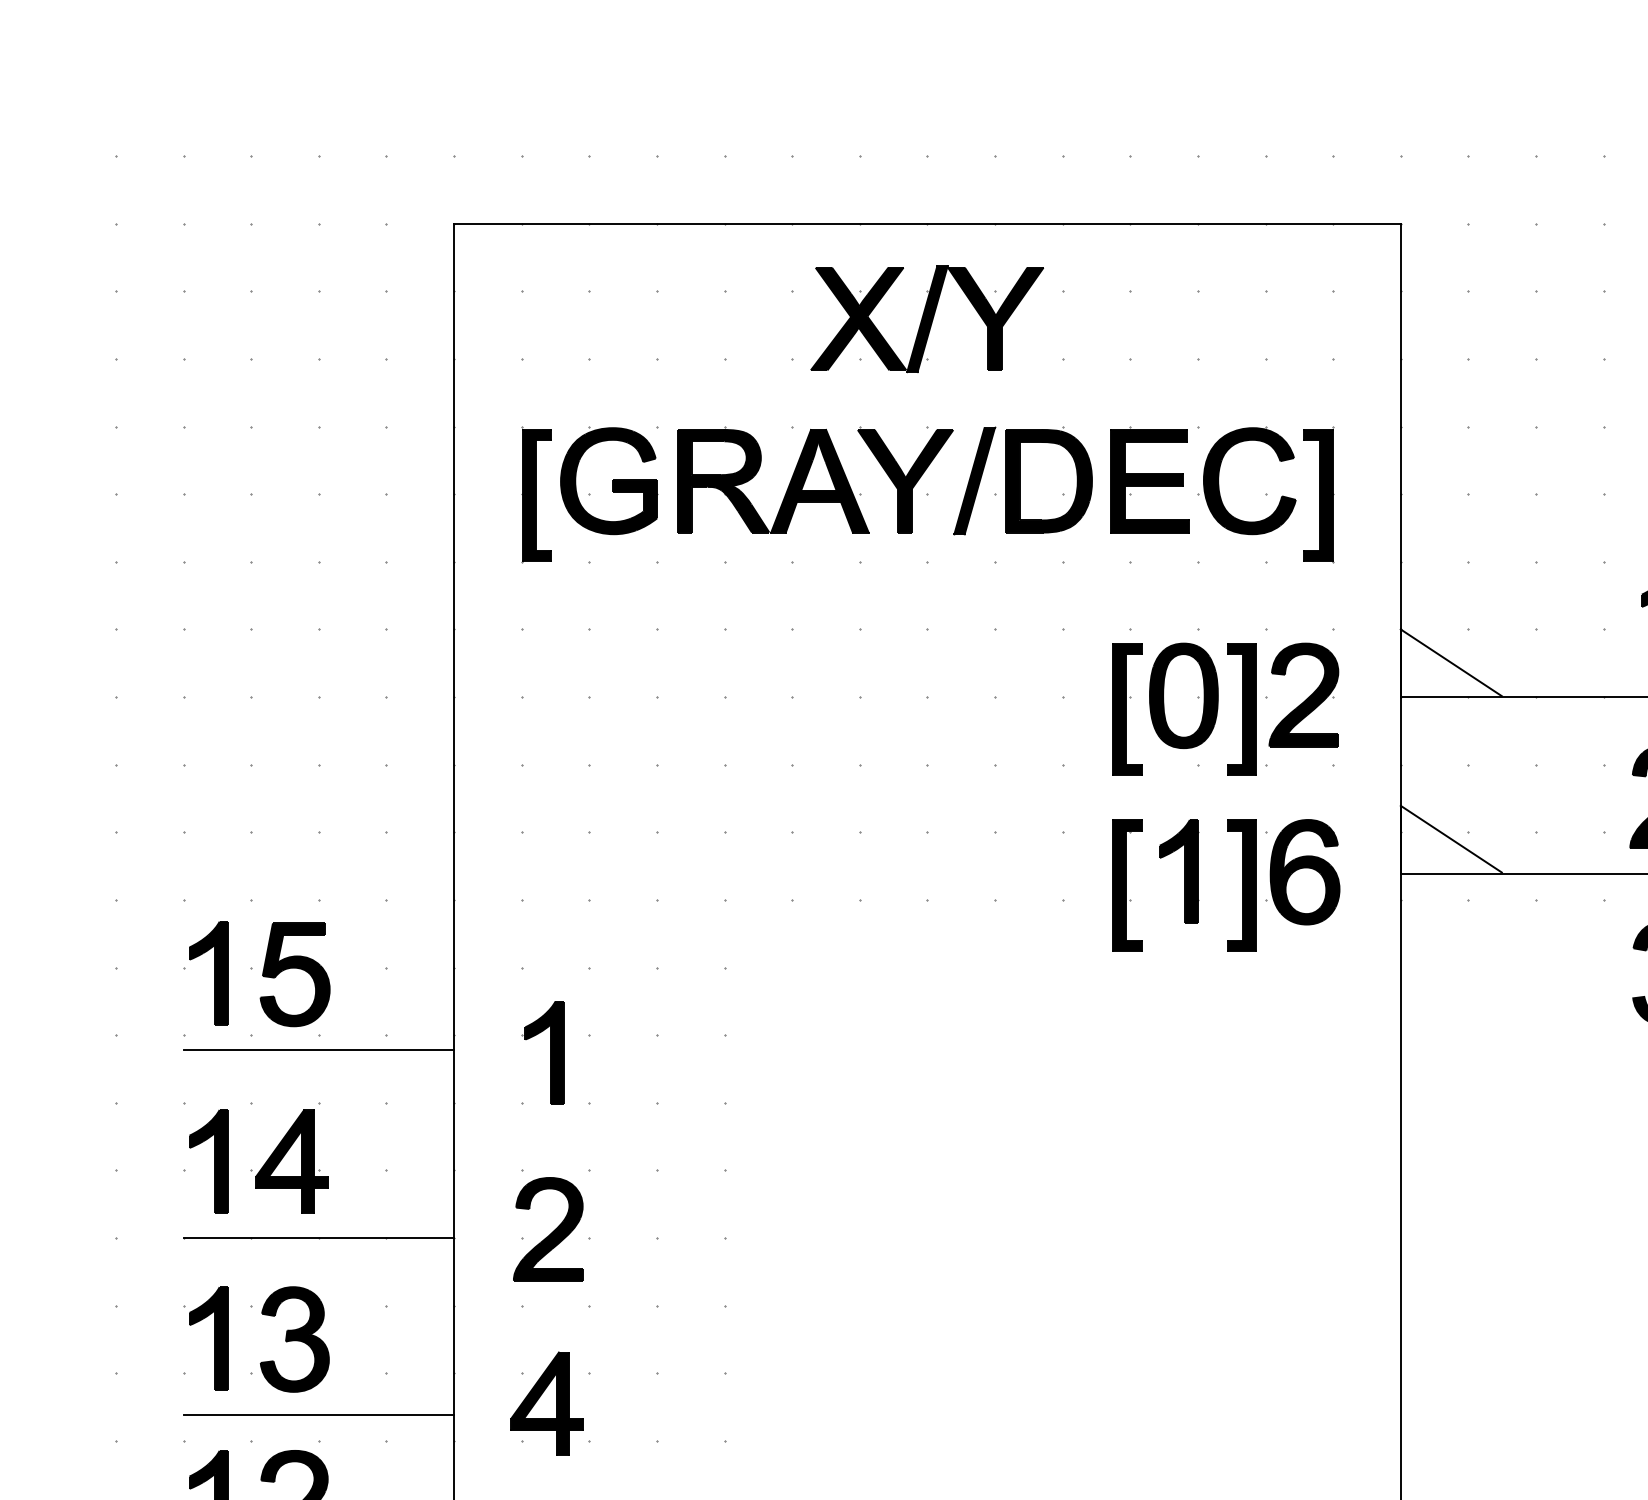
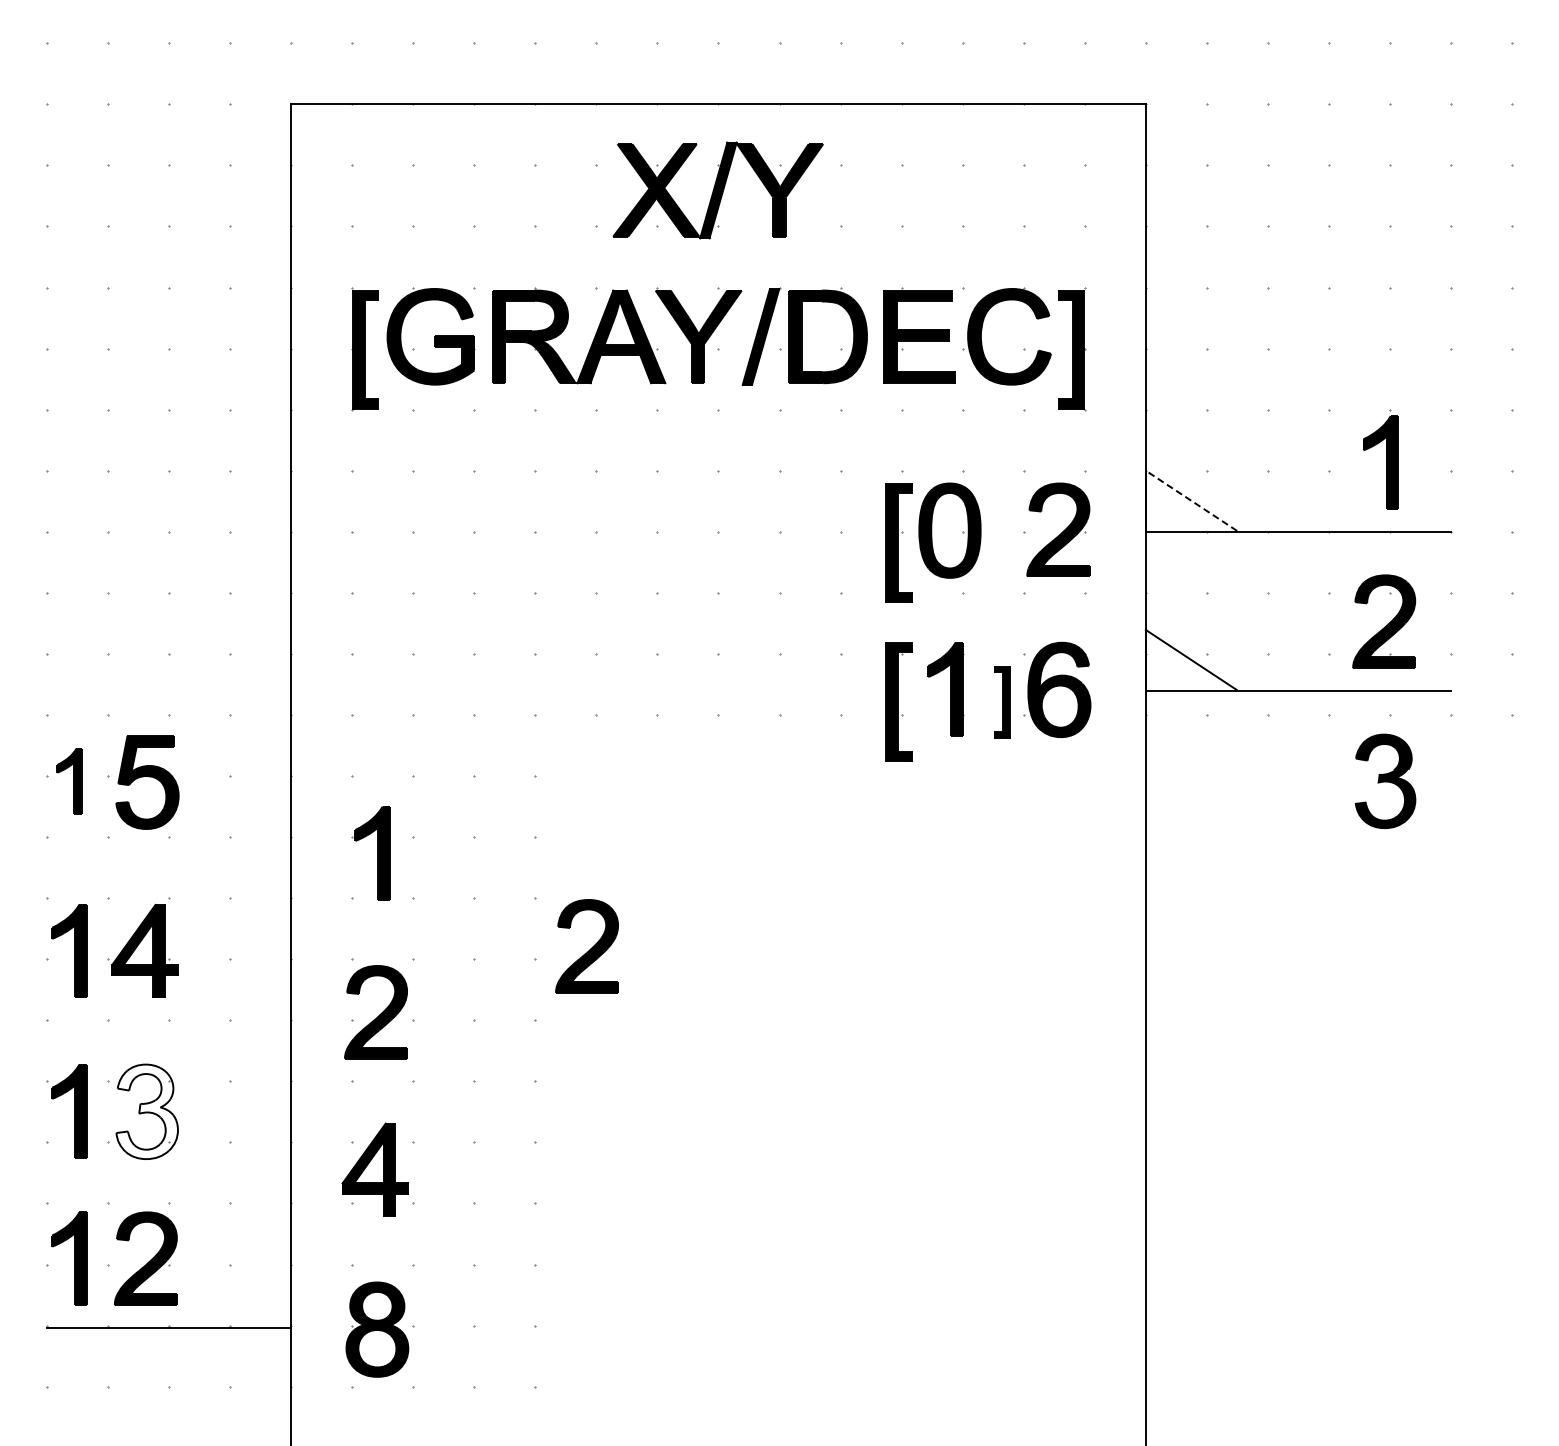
line: (1451, 662) -> (1191, 500), solid -> dashed
part: (1242, 708) -> (1002, 542), removed
part: (1242, 885) -> (1002, 701), size x0.6
part: (208, 973) -> (69, 781), size x0.7
line: (319, 1050) -> (169, 850), removed
part: (781, 1156) -> (586, 946), added
line: (319, 1238) -> (169, 1020), removed
fill: (294, 1339) -> (146, 1111), removed
line: (319, 1415) -> (169, 1180), removed

